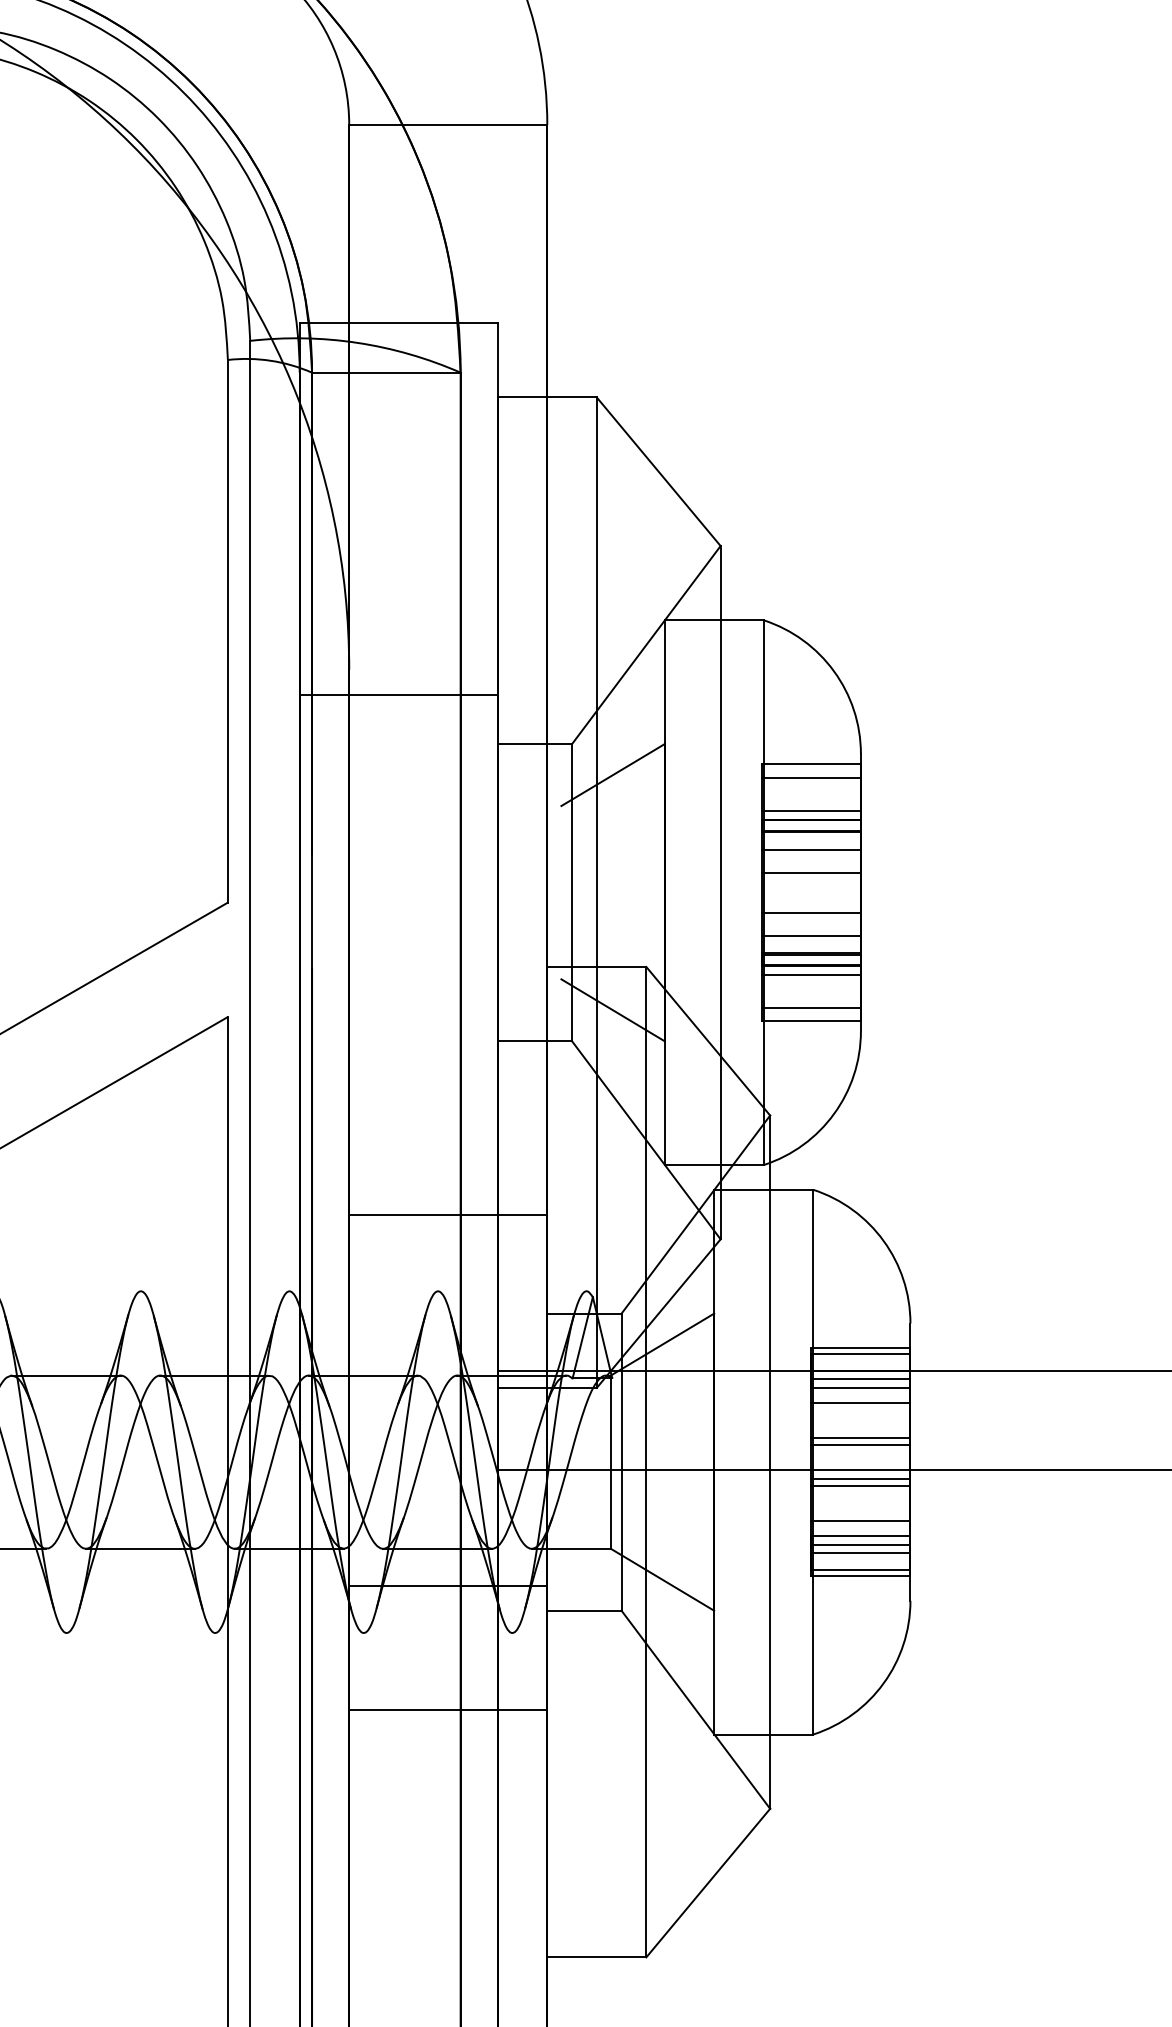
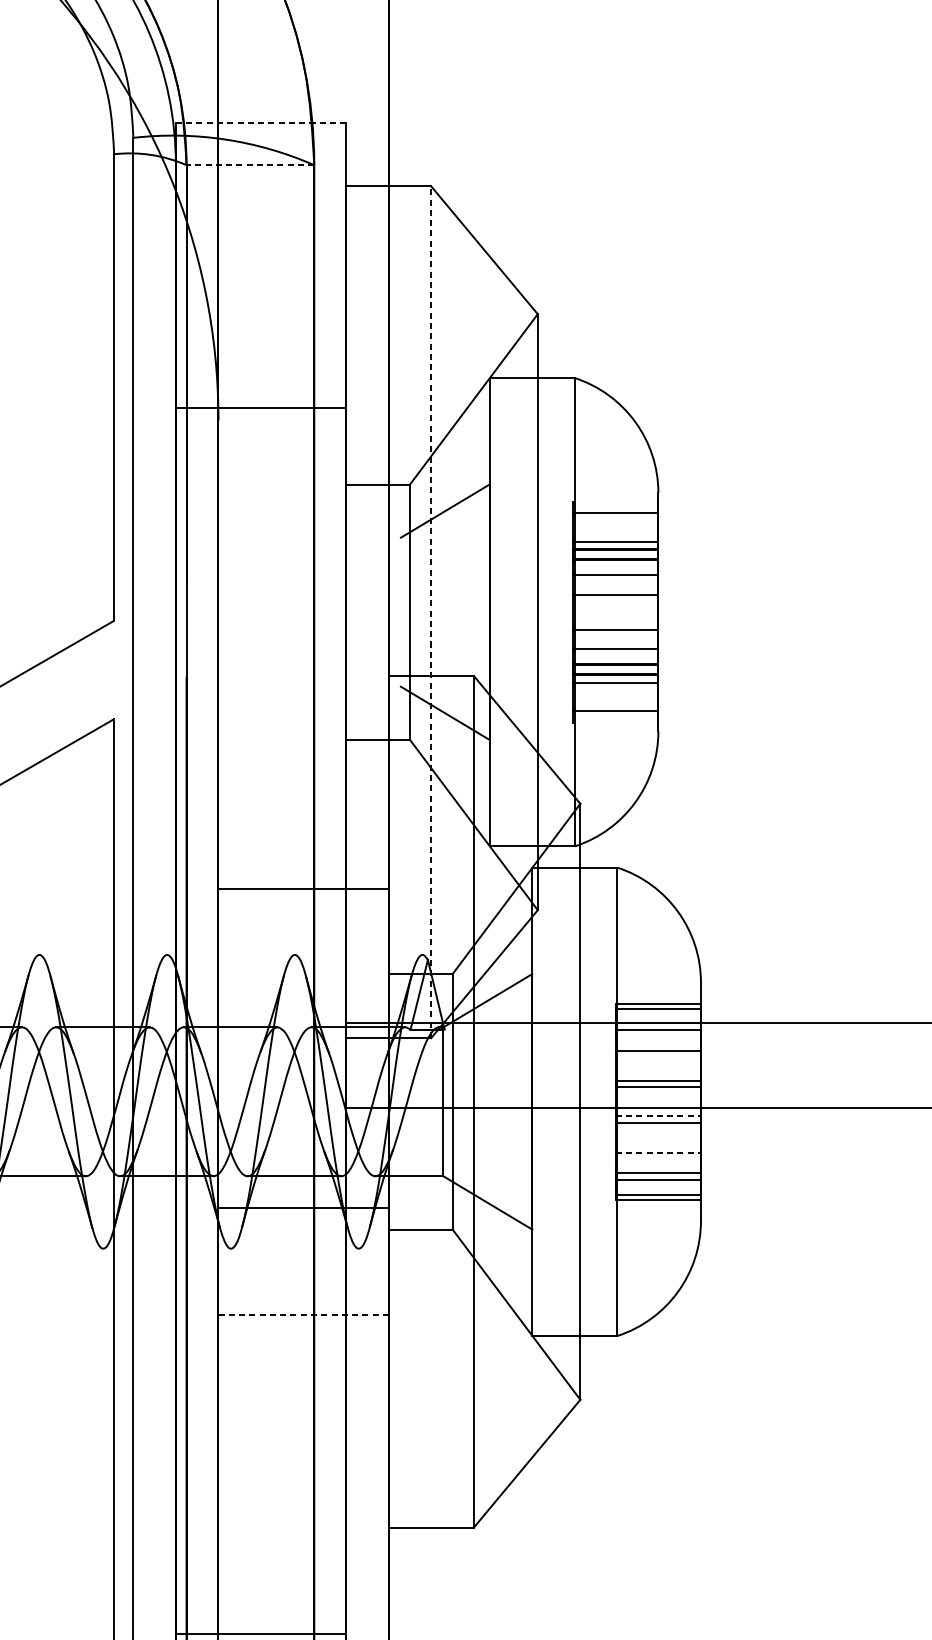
line: (399, 323) -> (261, 122), solid -> dashed
line: (385, 372) -> (249, 165), solid -> dashed
line: (398, 694) -> (260, 408), moved
line: (810, 763) -> (615, 501), removed
line: (596, 892) -> (431, 612), solid -> dashed
line: (810, 1021) -> (615, 722), removed
line: (860, 1387) -> (658, 1037), removed
line: (860, 1479) -> (658, 1116), solid -> dashed
line: (860, 1521) -> (658, 1152), solid -> dashed
line: (860, 1536) -> (658, 1165), removed
line: (448, 1709) -> (303, 1314), solid -> dashed

